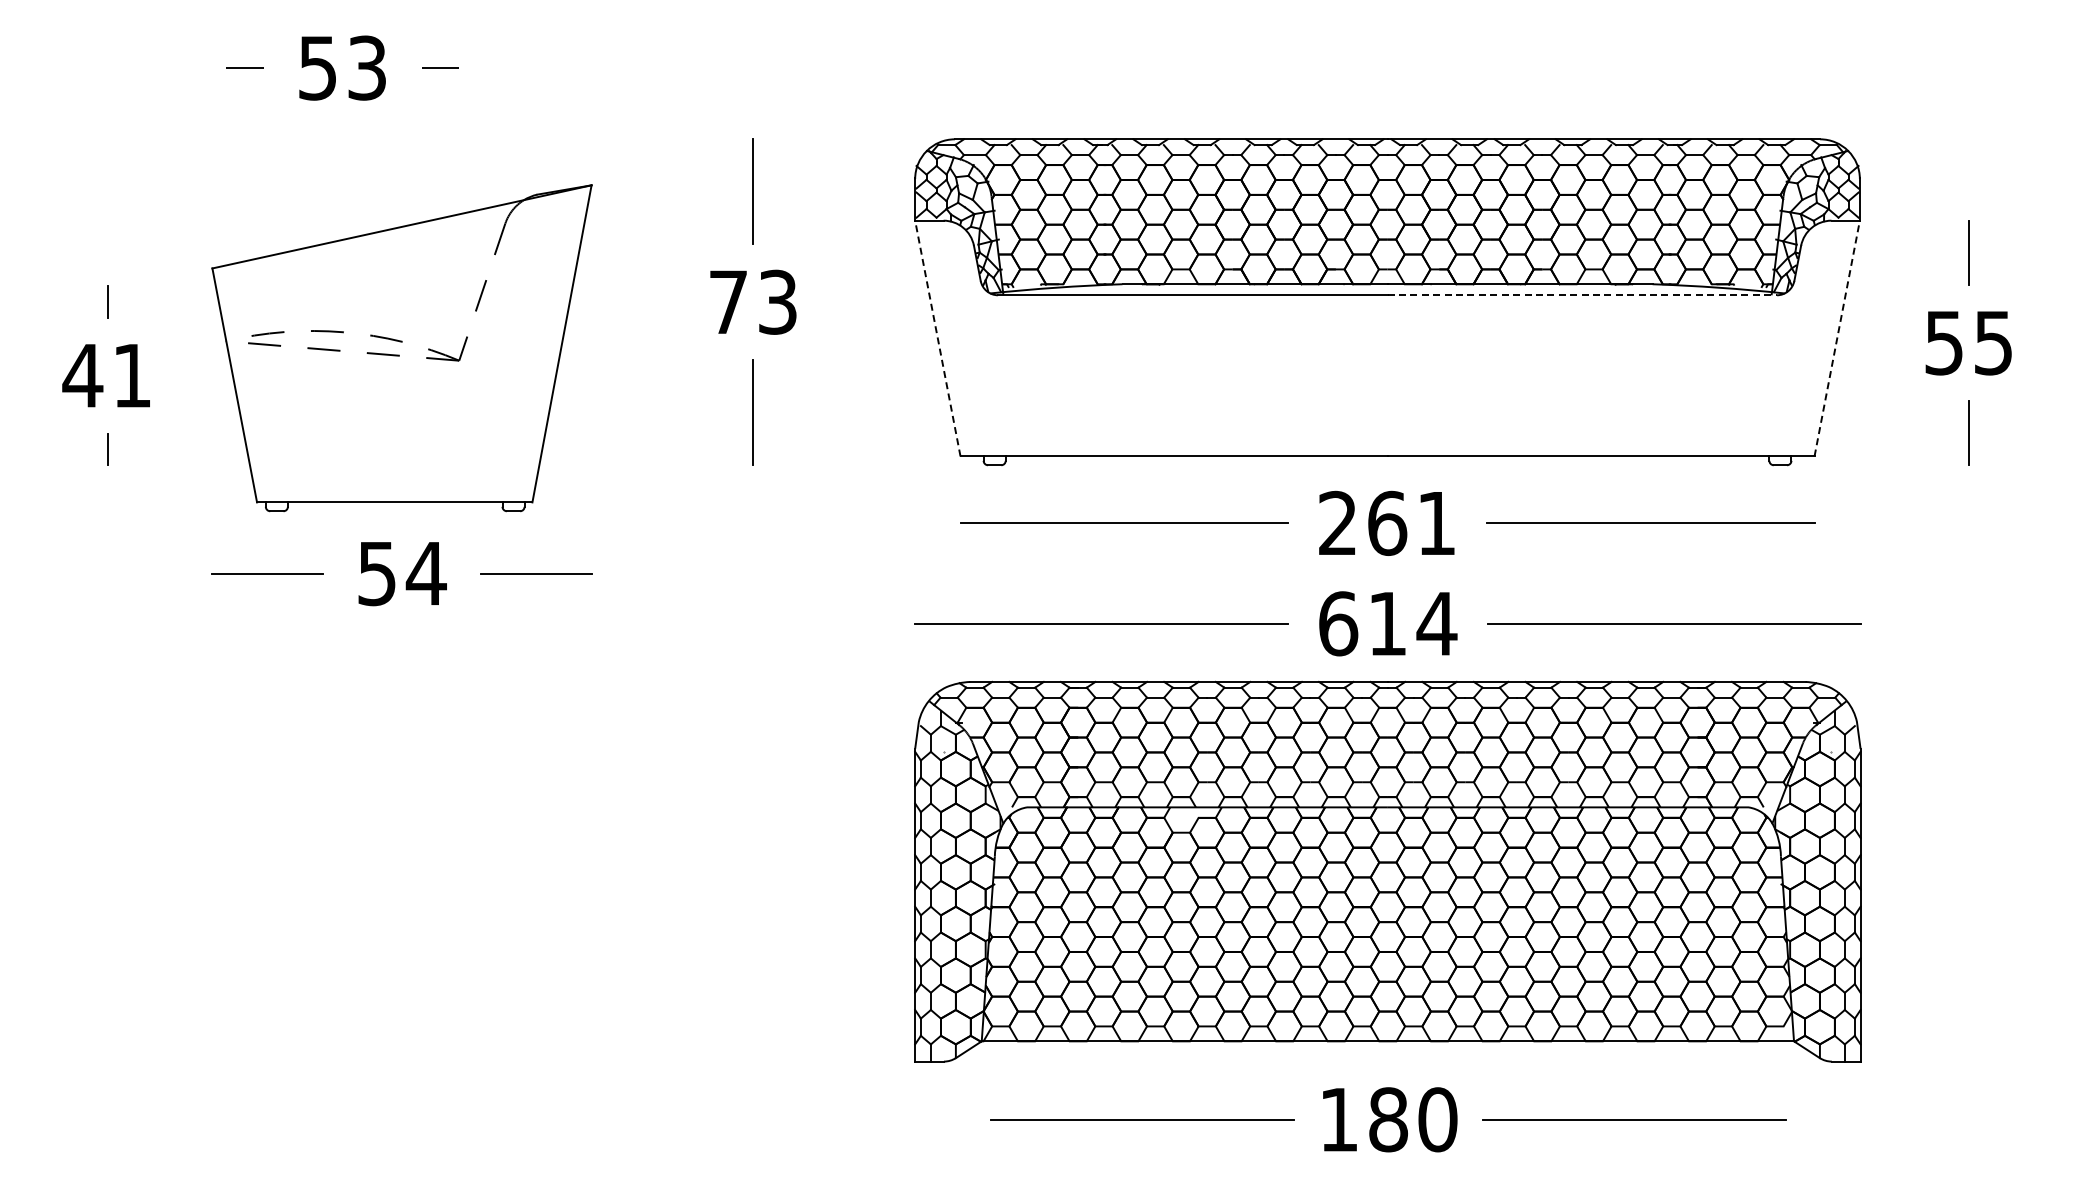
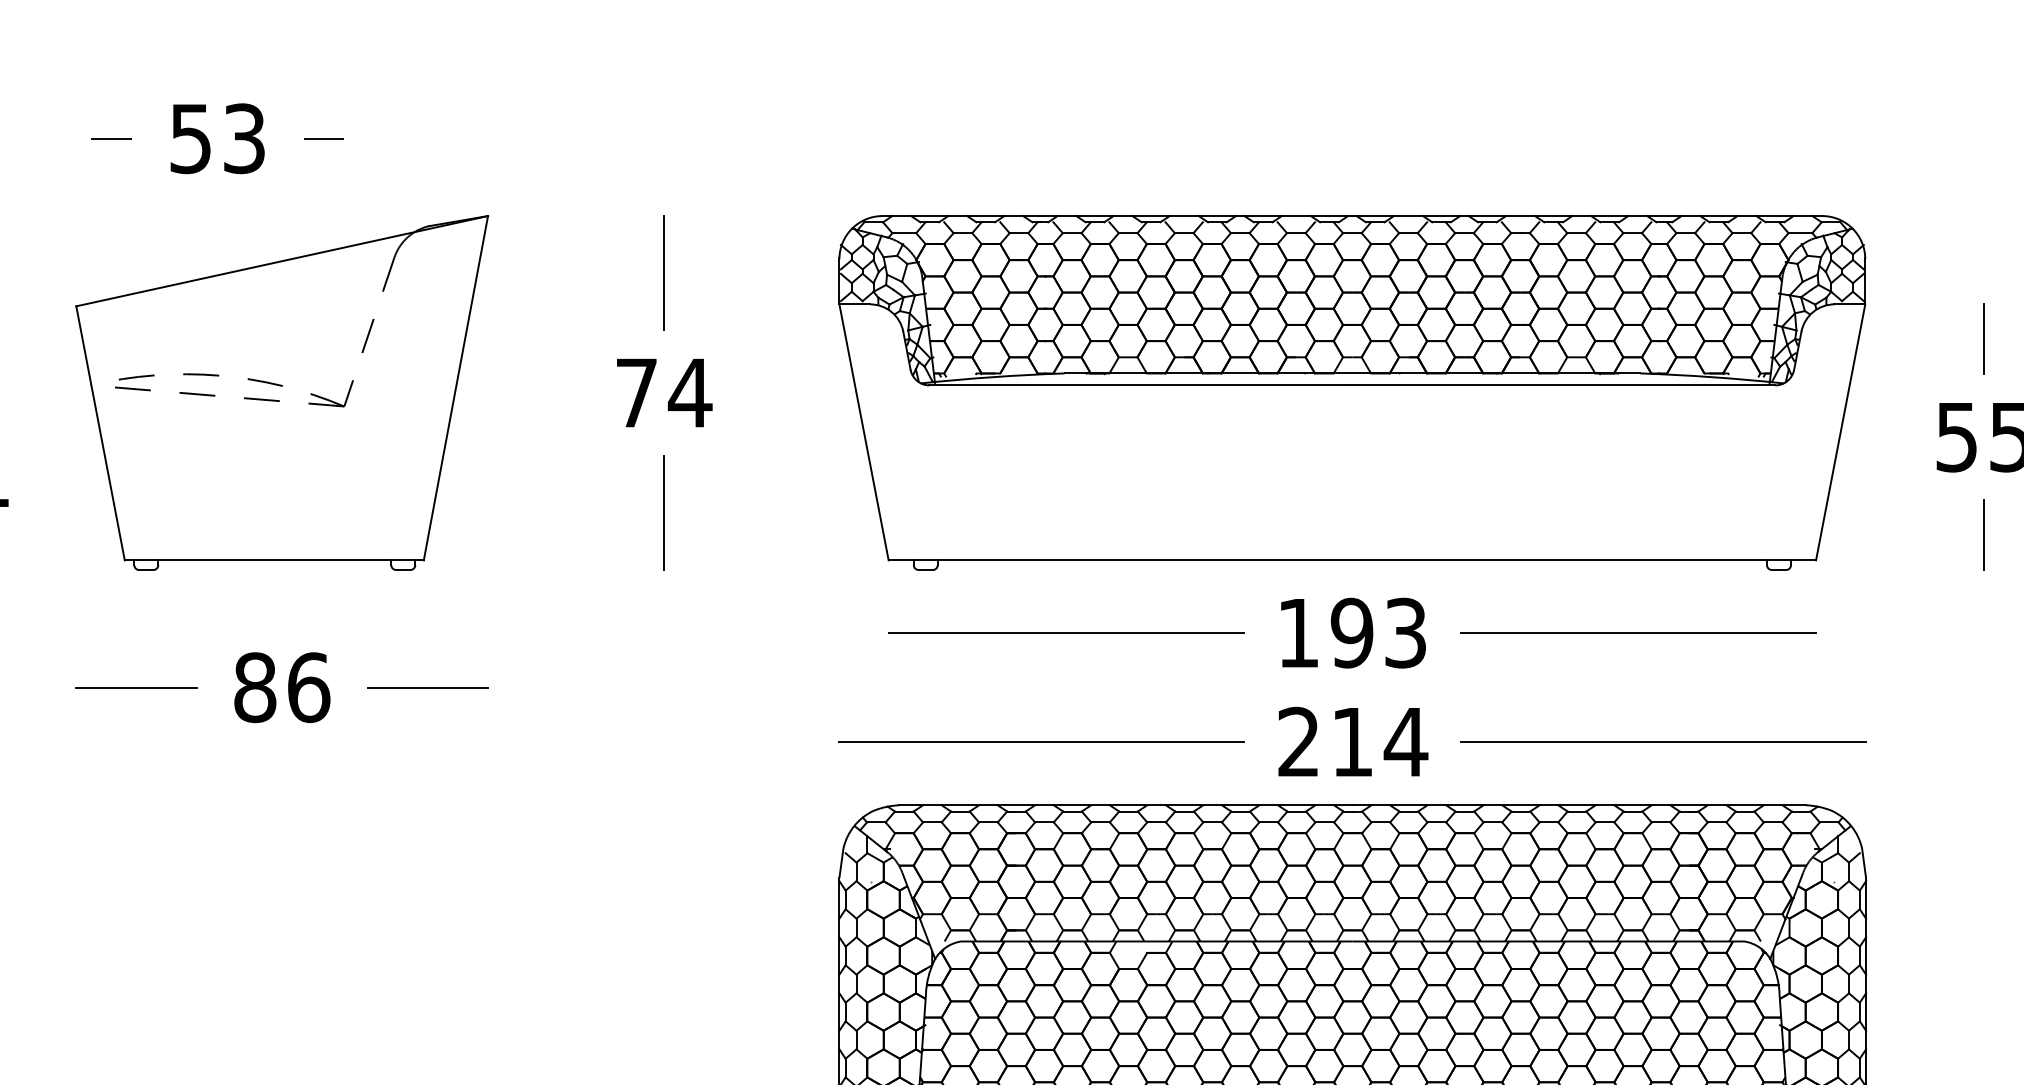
line: (1582, 295) -> (1564, 385), dashed -> solid
text: (777, 301) -> (689, 392), 73 -> 74
line: (937, 338) -> (863, 432), dashed -> solid
line: (1837, 338) -> (1840, 432), dashed -> solid
part: (401, 348) -> (281, 393), moved
text: (1387, 522) -> (1352, 632), 261 -> 193
text: (402, 573) -> (282, 687), 54 -> 86
text: (1338, 623) -> (1299, 741), 614 -> 214

